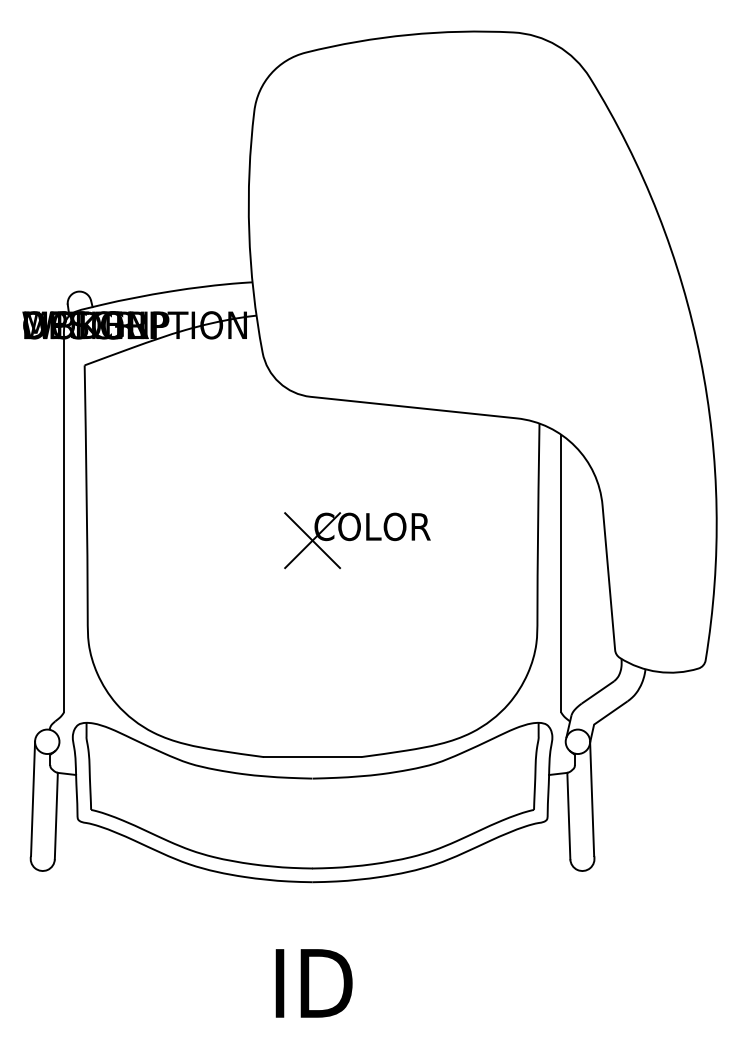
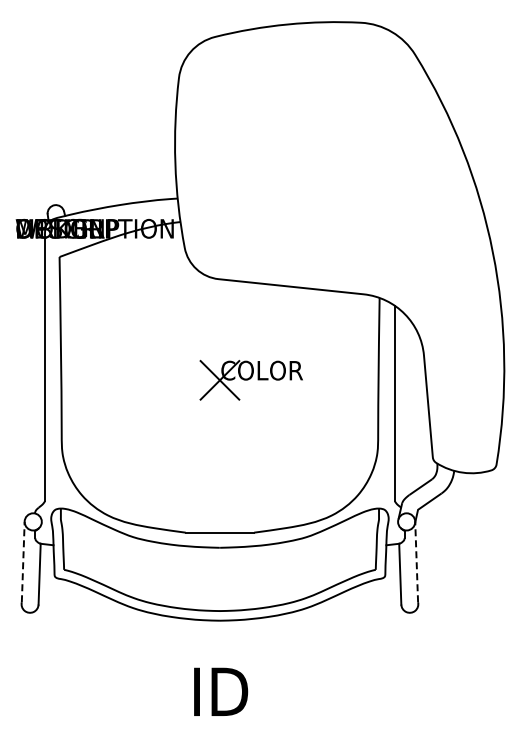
line: (33, 798) -> (23, 561), solid -> dashed
line: (591, 798) -> (416, 561), solid -> dashed

